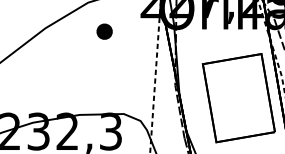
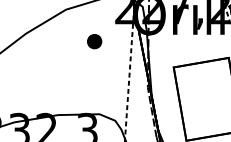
part: (104, 31) -> (94, 41), moved

